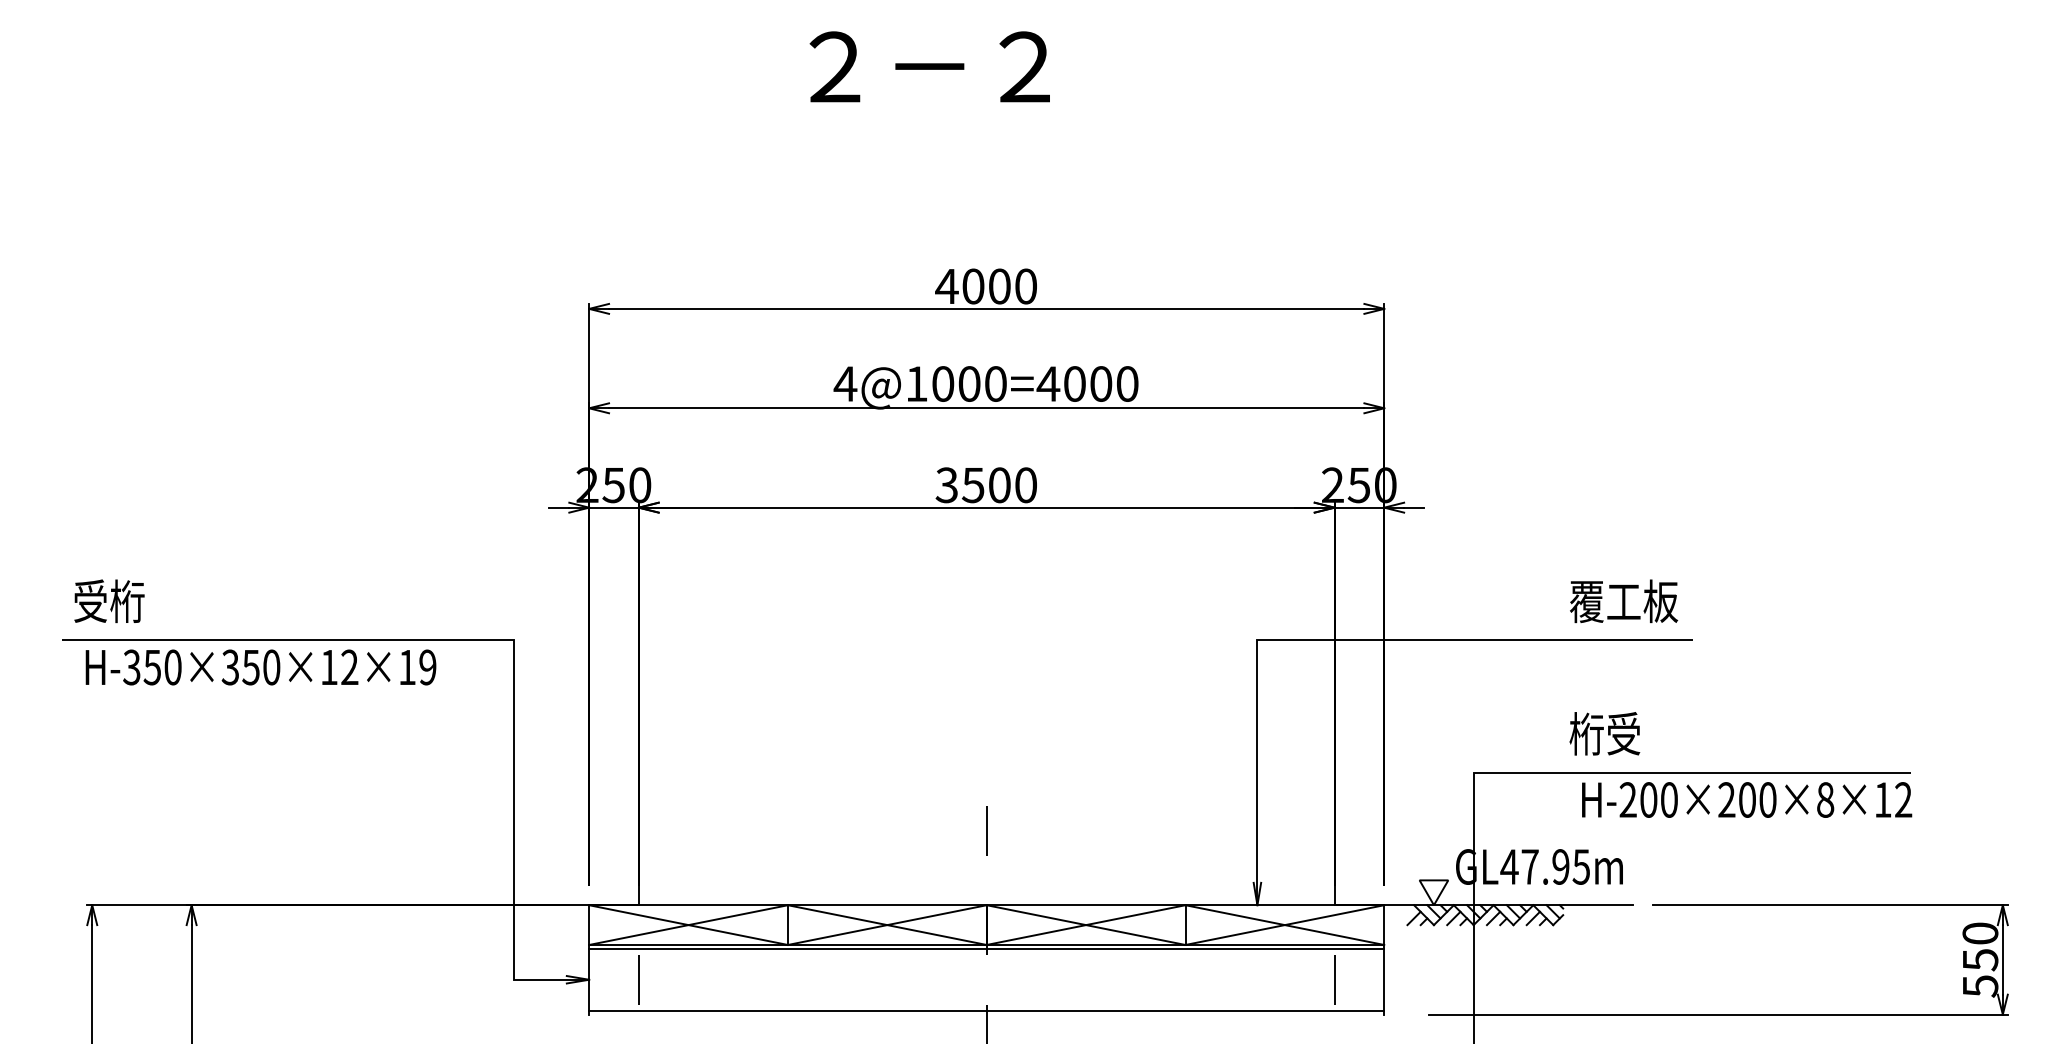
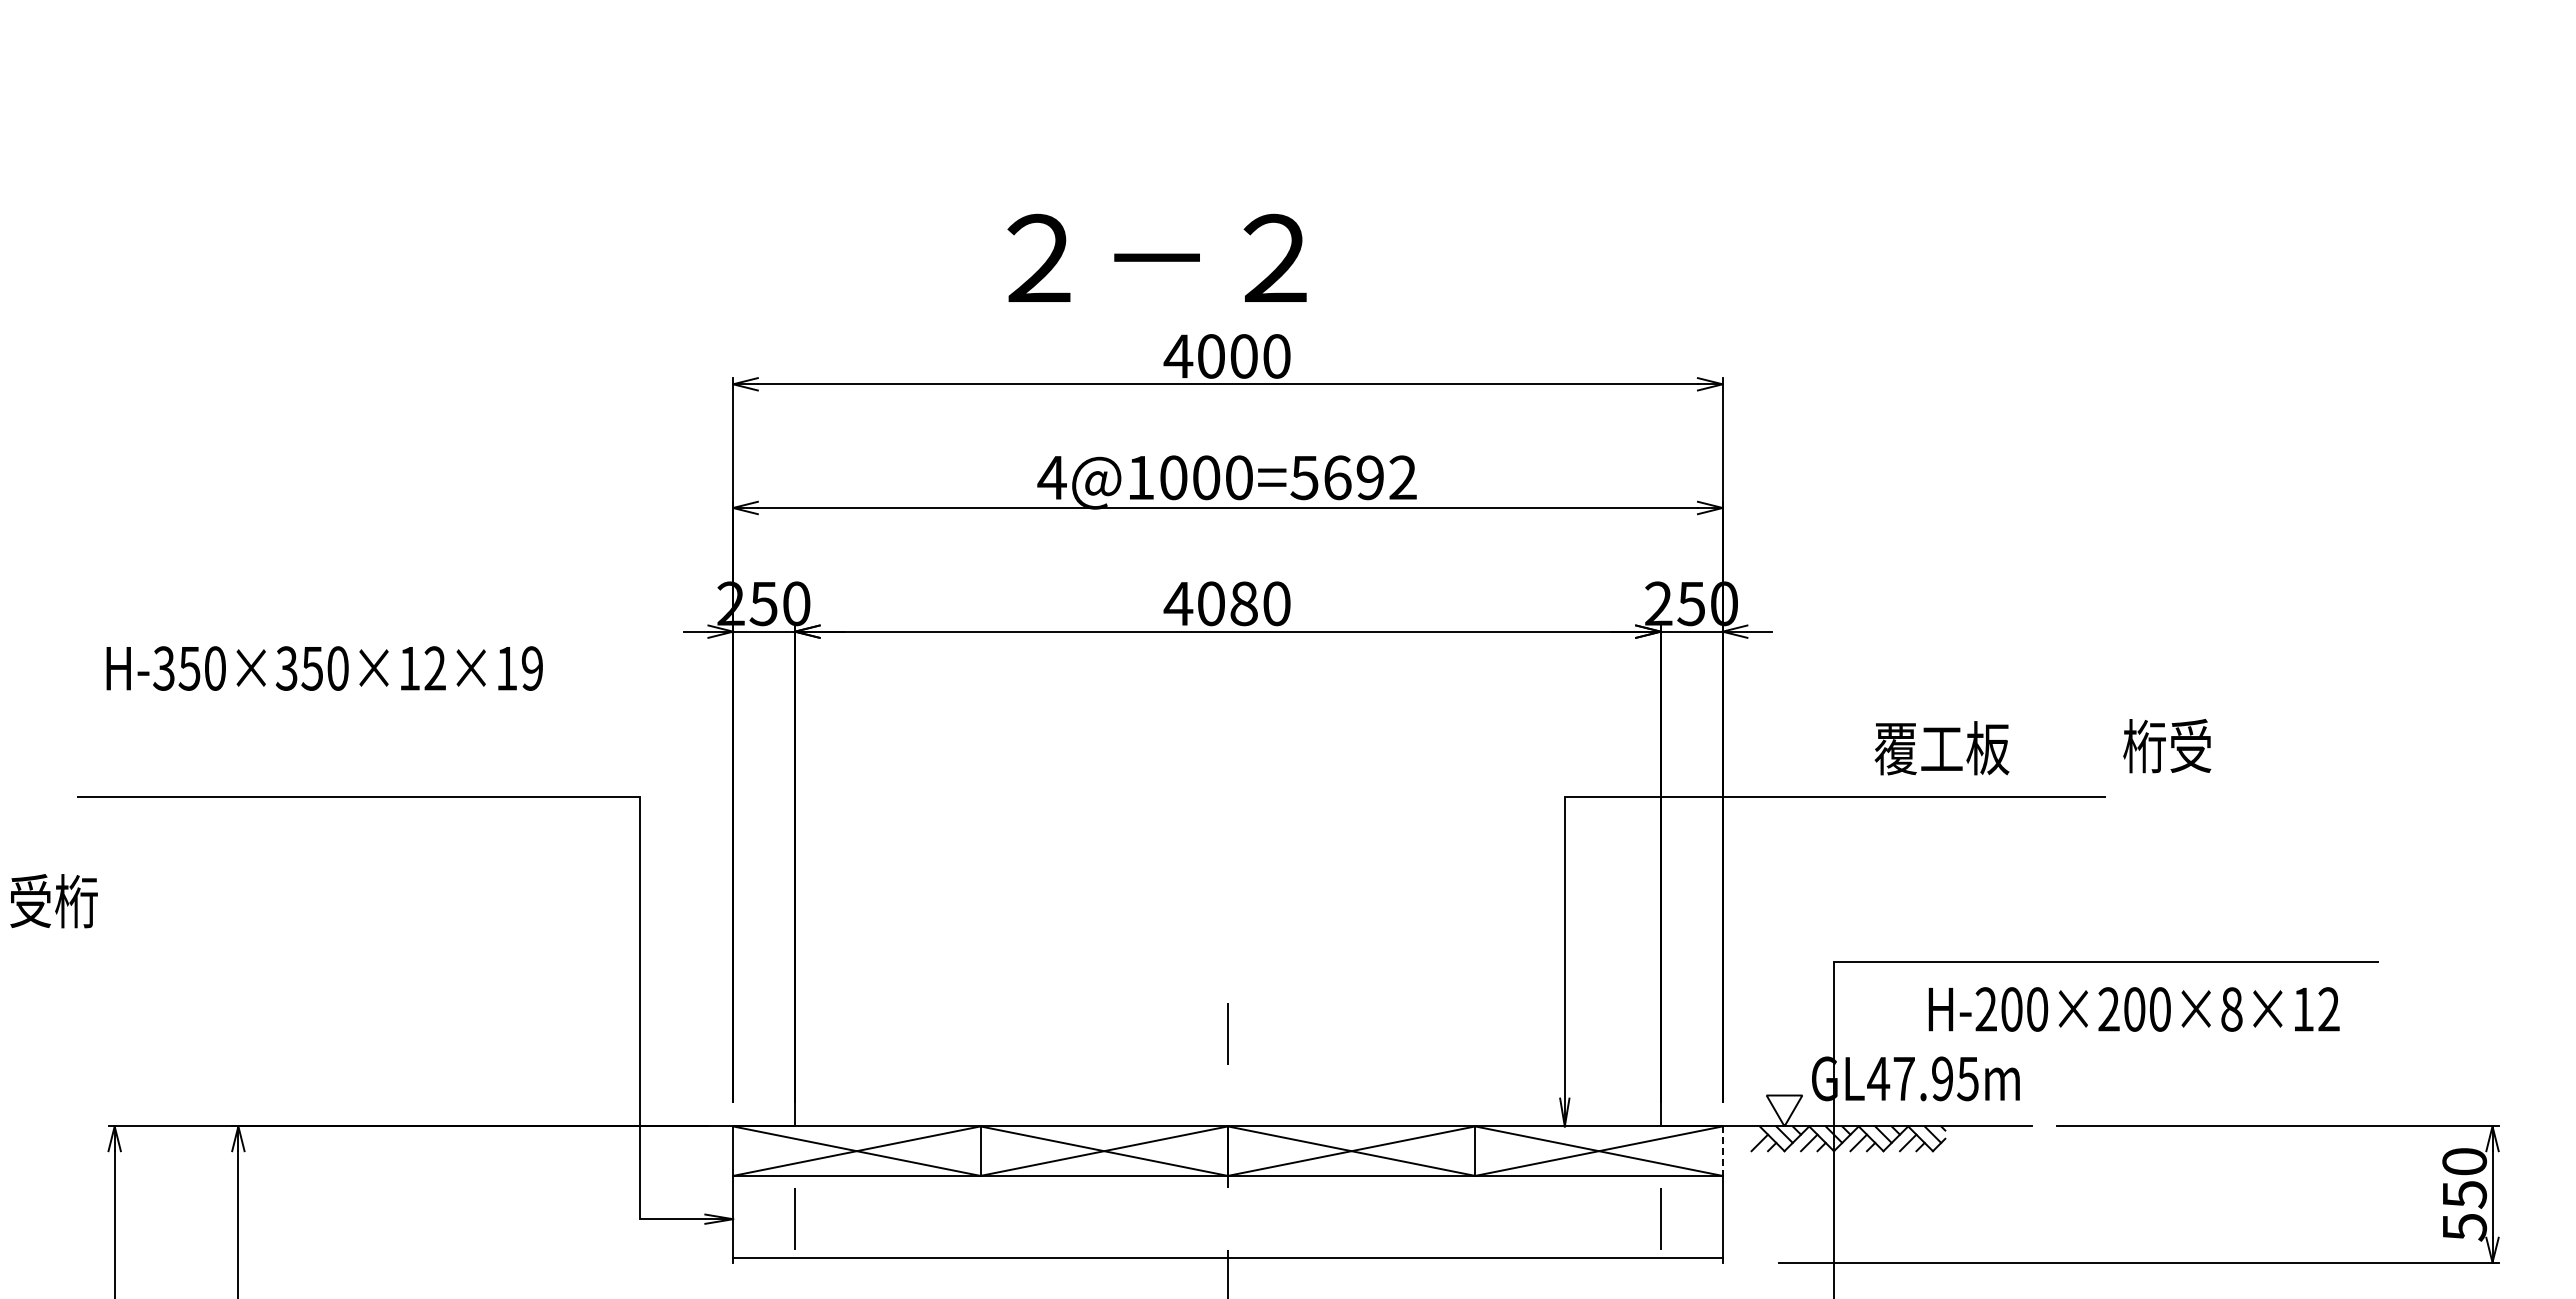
text: (929, 66) -> (1156, 257), moved
text: (1086, 383) -> (1352, 477), 4@1000=4000 -> 4@1000=5692
text: (972, 485) -> (1210, 603), 3500 -> 4080
text: (108, 601) -> (53, 901), moved
text: (1623, 601) -> (1941, 748), moved
text: (260, 667) -> (324, 668), moved
text: (1605, 734) -> (2167, 746), moved
text: (1746, 800) -> (2133, 1009), moved
line: (1384, 925) -> (1722, 1151), solid -> dashed
line: (986, 948) -> (1227, 1180), removed

